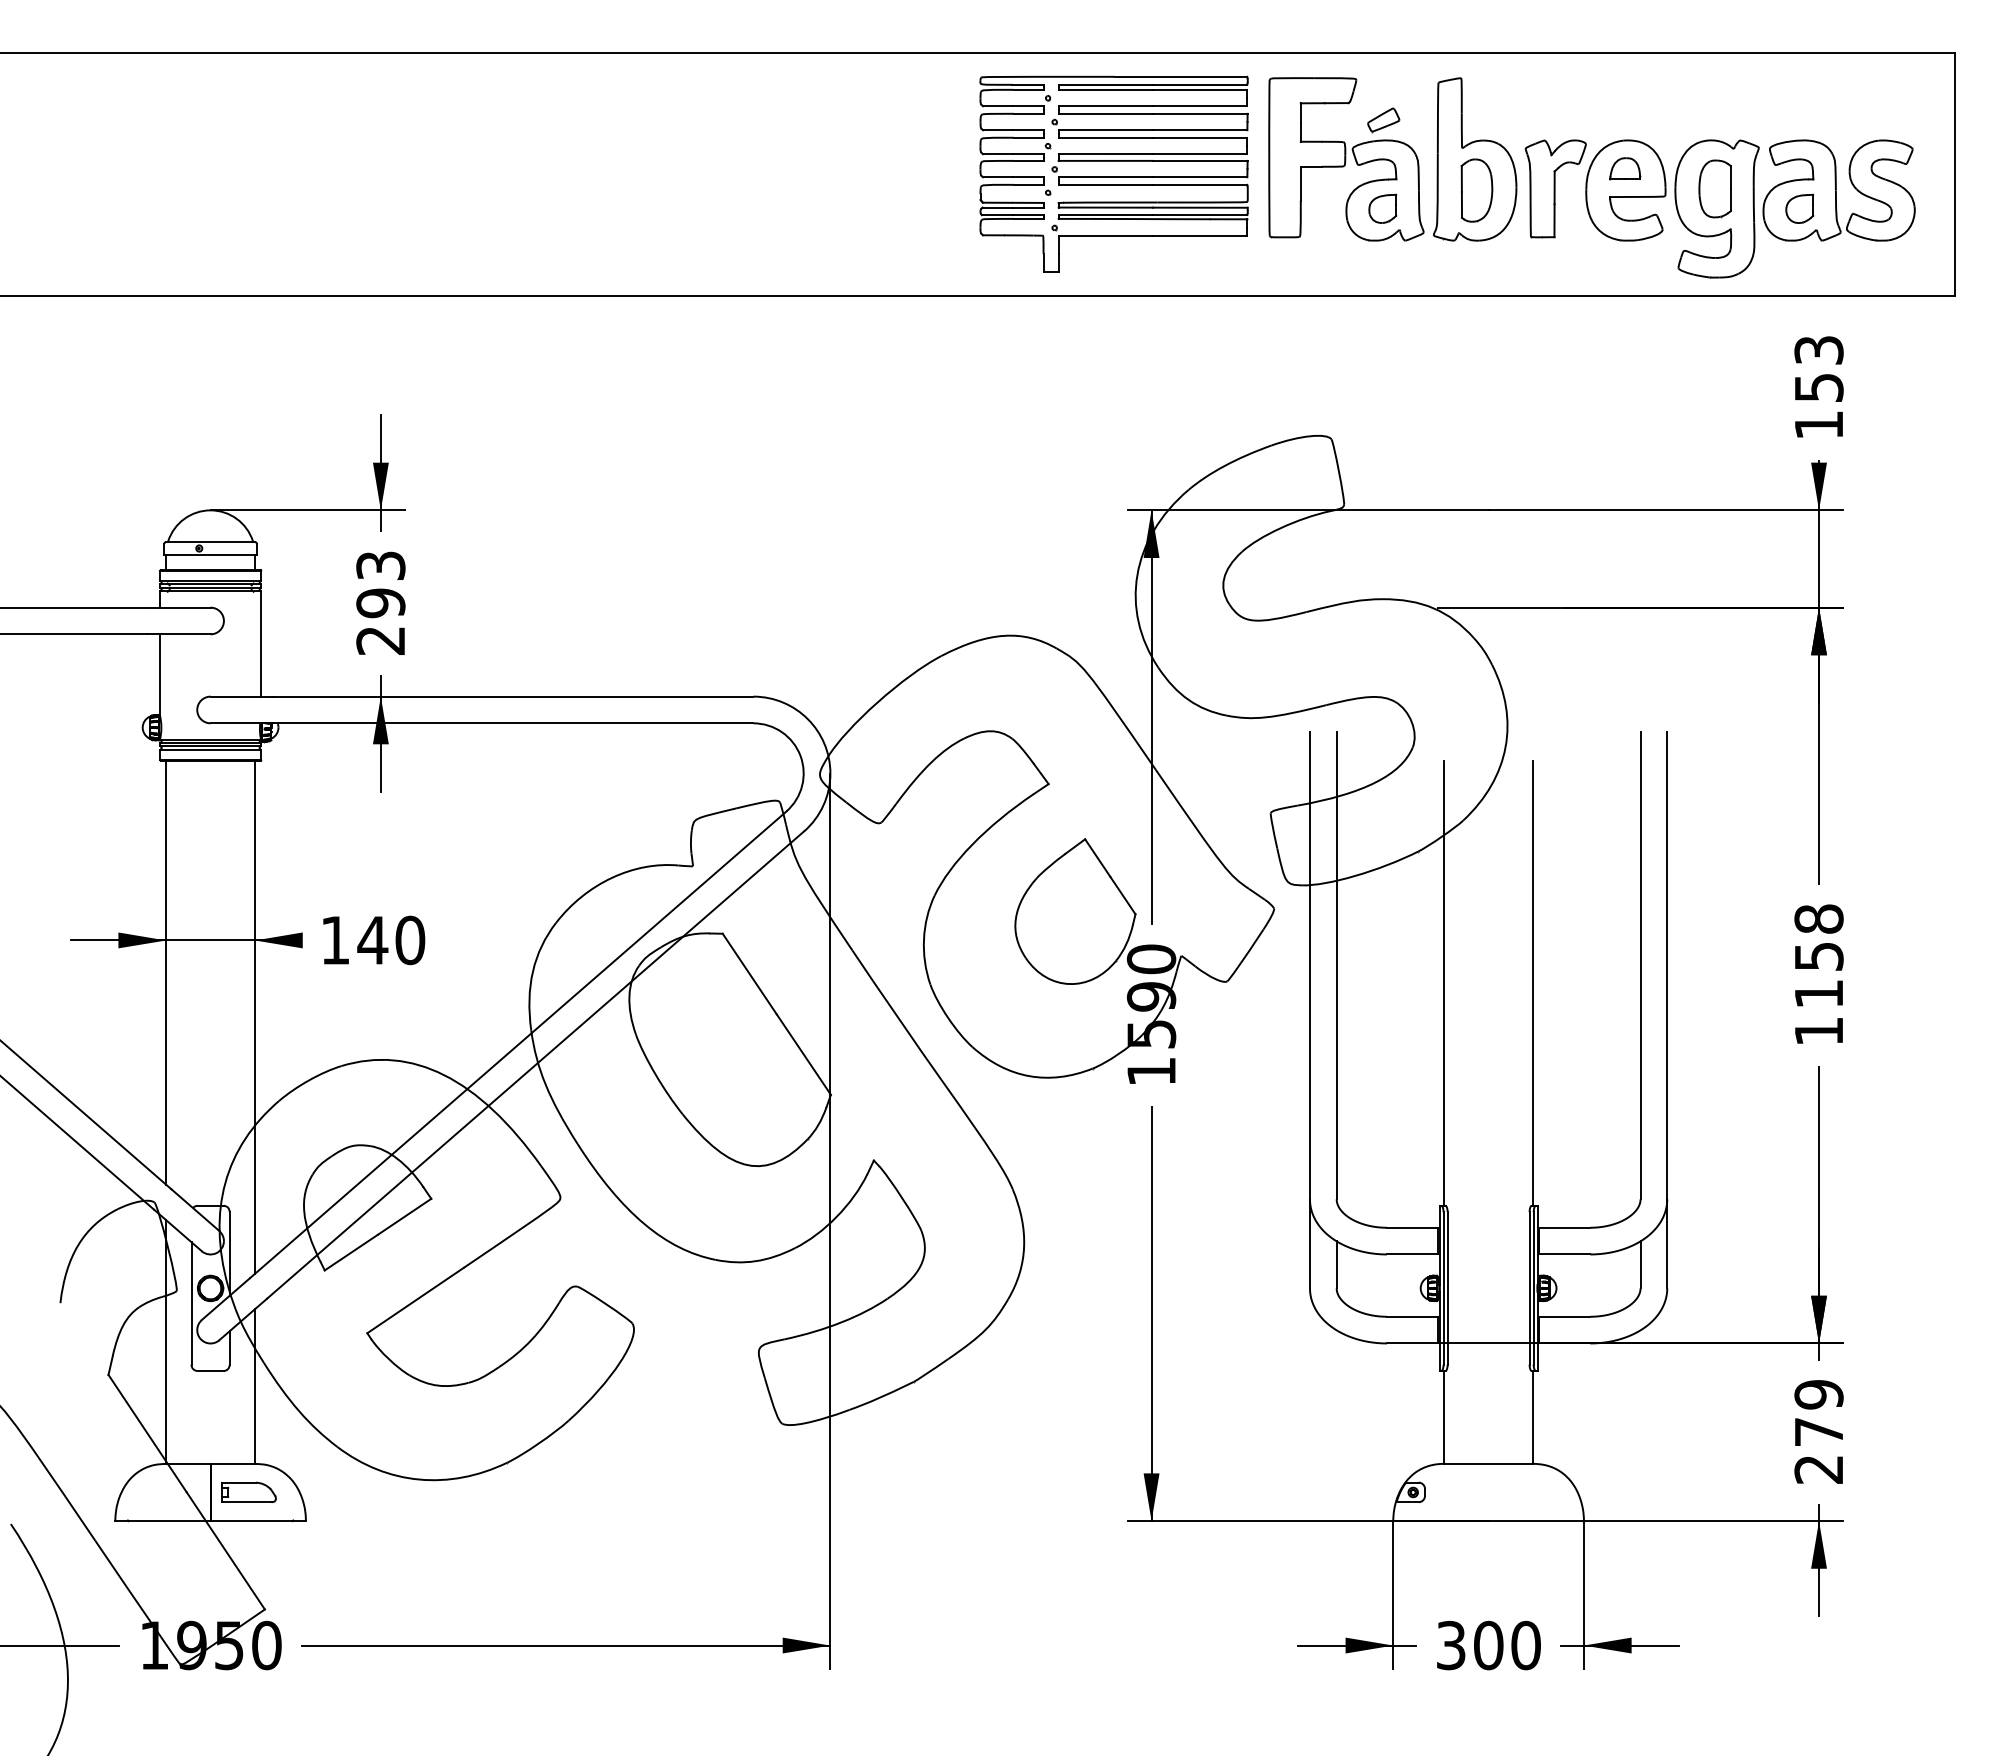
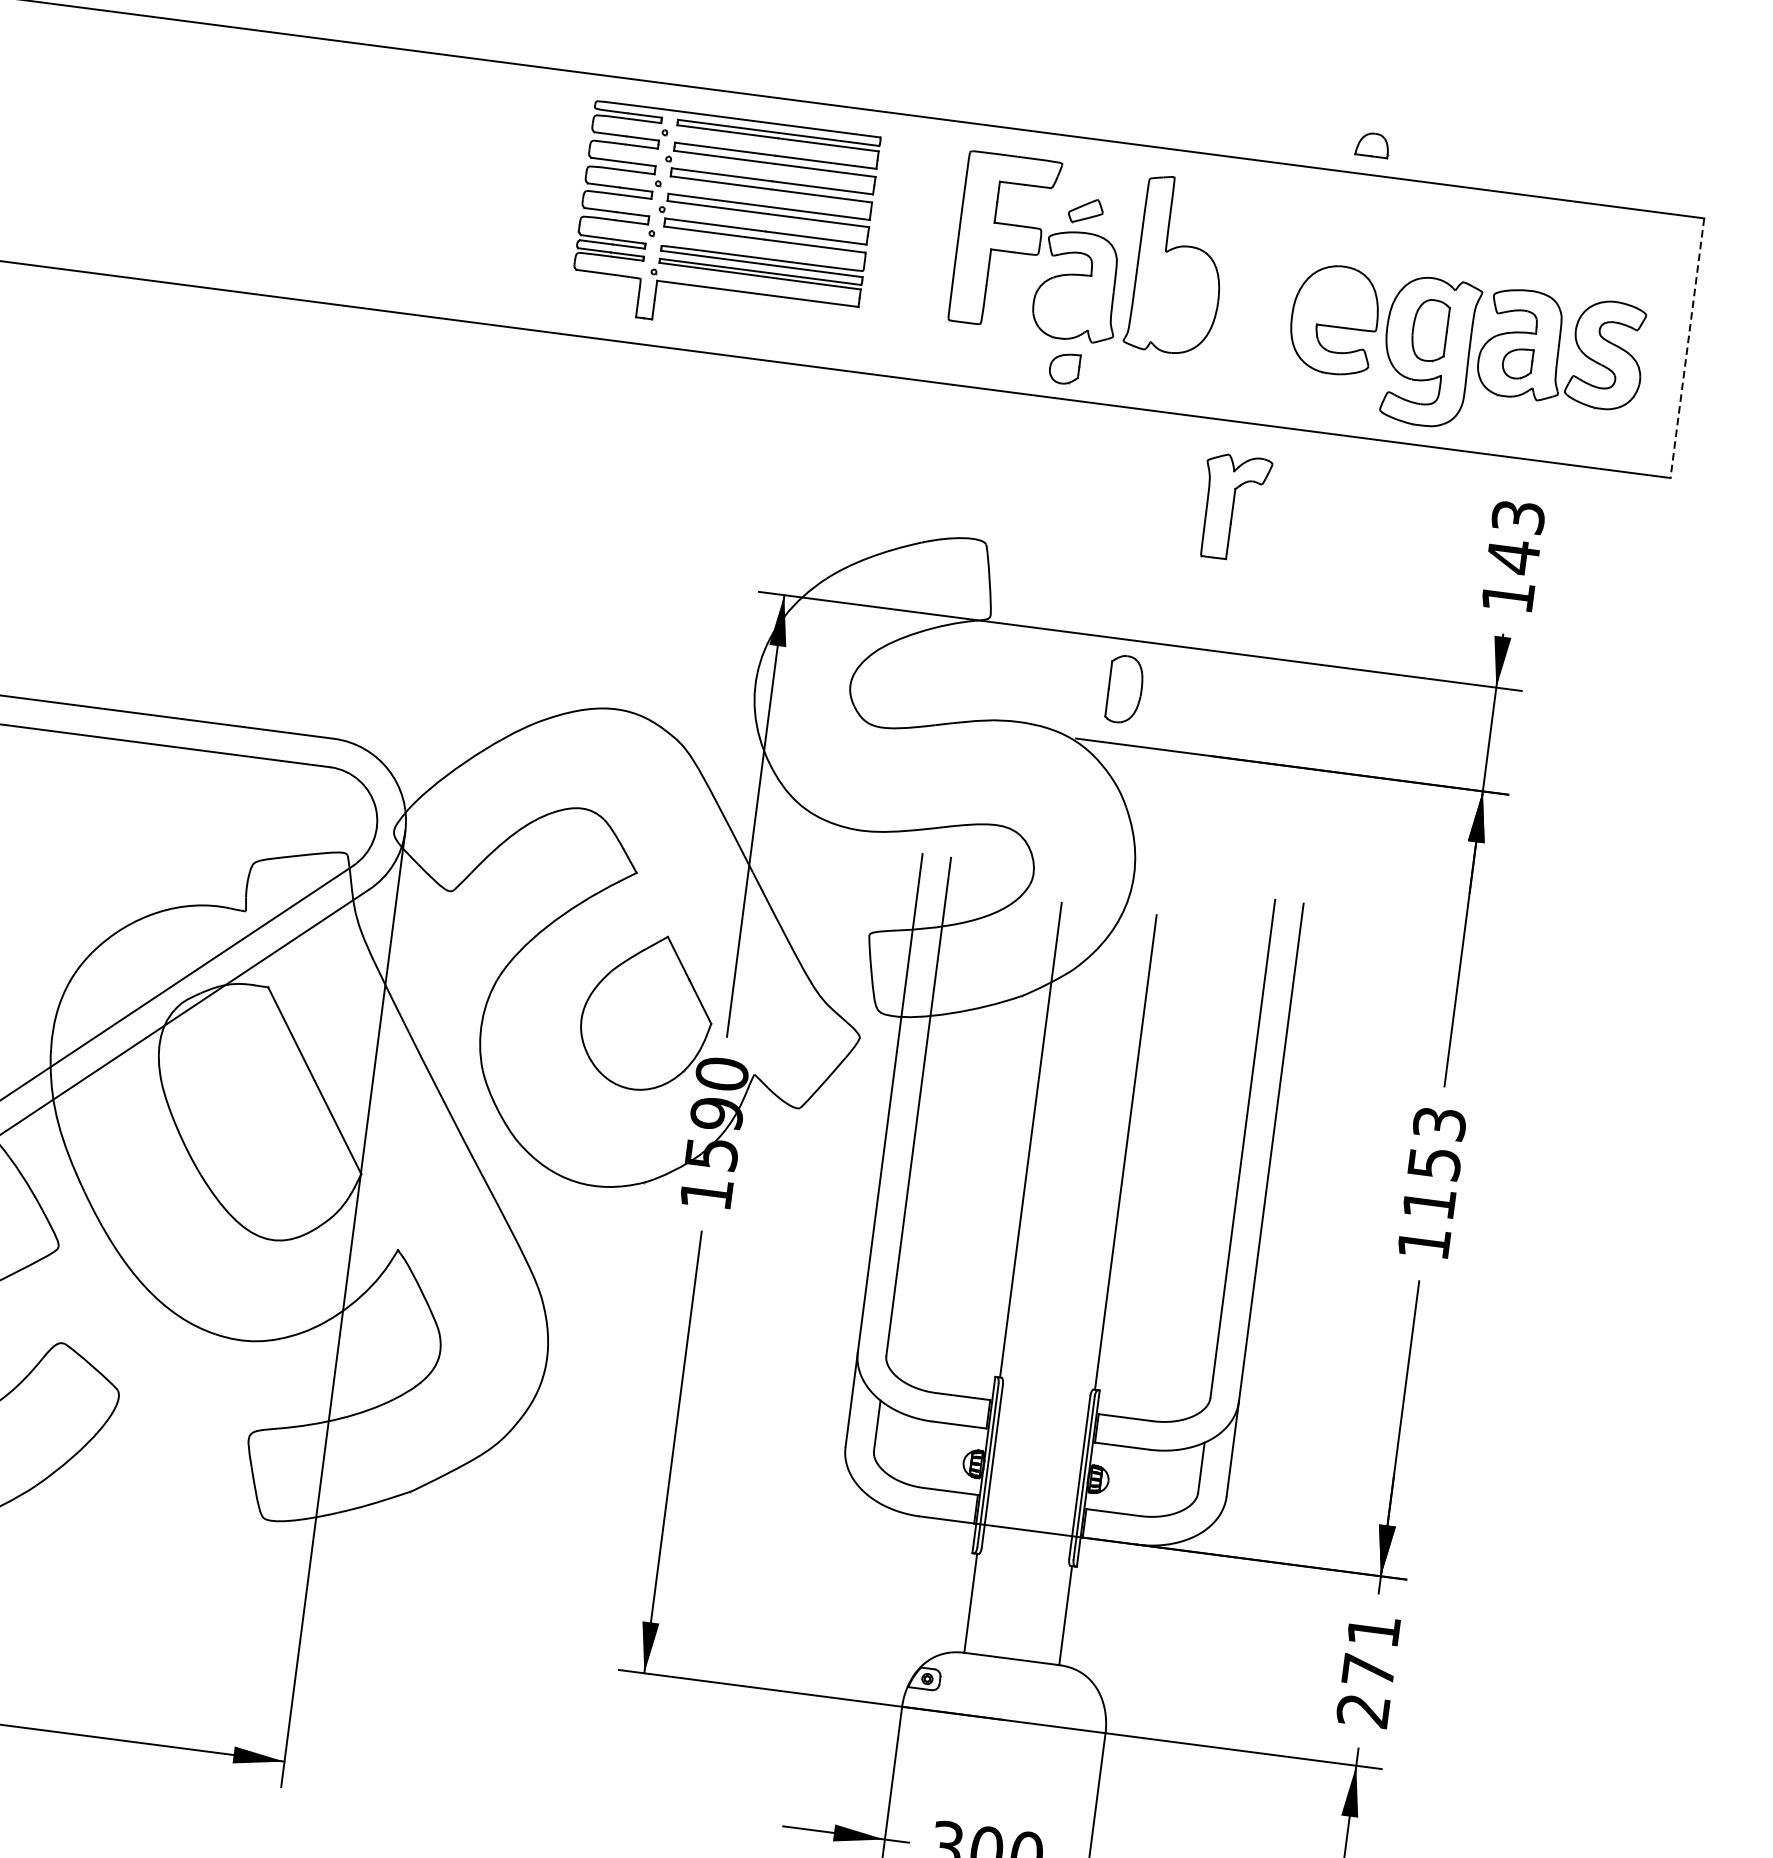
part: (1625, 168) -> (1373, 144), moved
part: (1113, 173) -> (724, 222), moved
line: (1954, 174) -> (1687, 348), solid -> dashed
part: (1555, 188) -> (1233, 507), moved
part: (1476, 190) -> (1124, 689), moved
part: (1382, 208) -> (1064, 368), moved
text: (1819, 387) -> (1513, 556), 153 -> 143
text: (1818, 918) -> (1439, 1122), 1158 -> 1153
text: (1818, 1394) -> (1373, 1630), 279 -> 271

